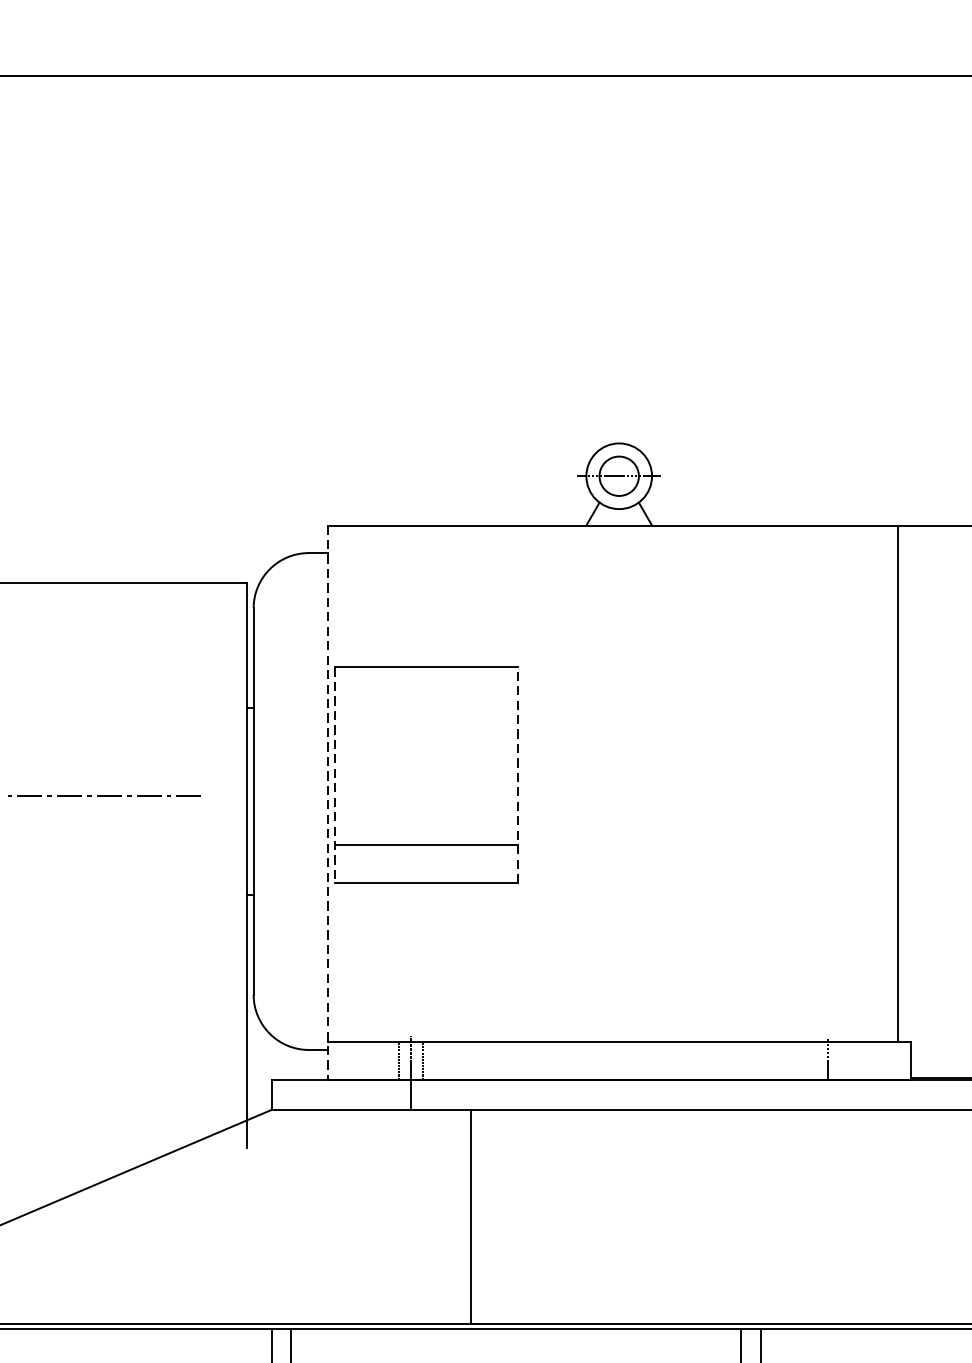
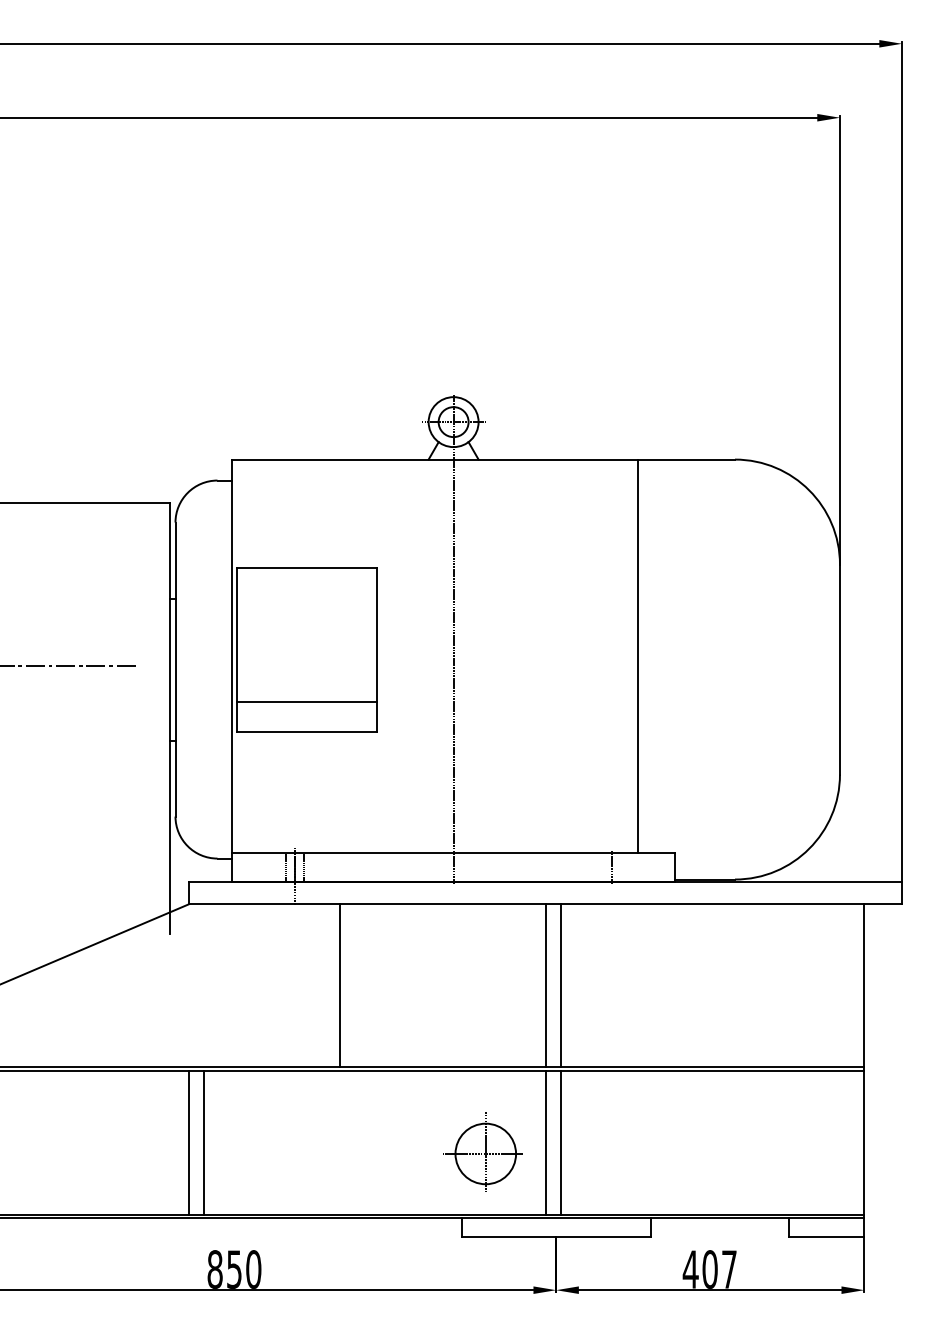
line: (619, 760) -> (453, 638), added
line: (517, 775) -> (376, 649), dashed -> solid
line: (335, 776) -> (237, 650), dashed -> solid
line: (899, 783) -> (638, 655), moved
line: (327, 802) -> (231, 670), dashed -> solid
line: (741, 1216) -> (546, 985), added
line: (761, 1216) -> (561, 985), added

